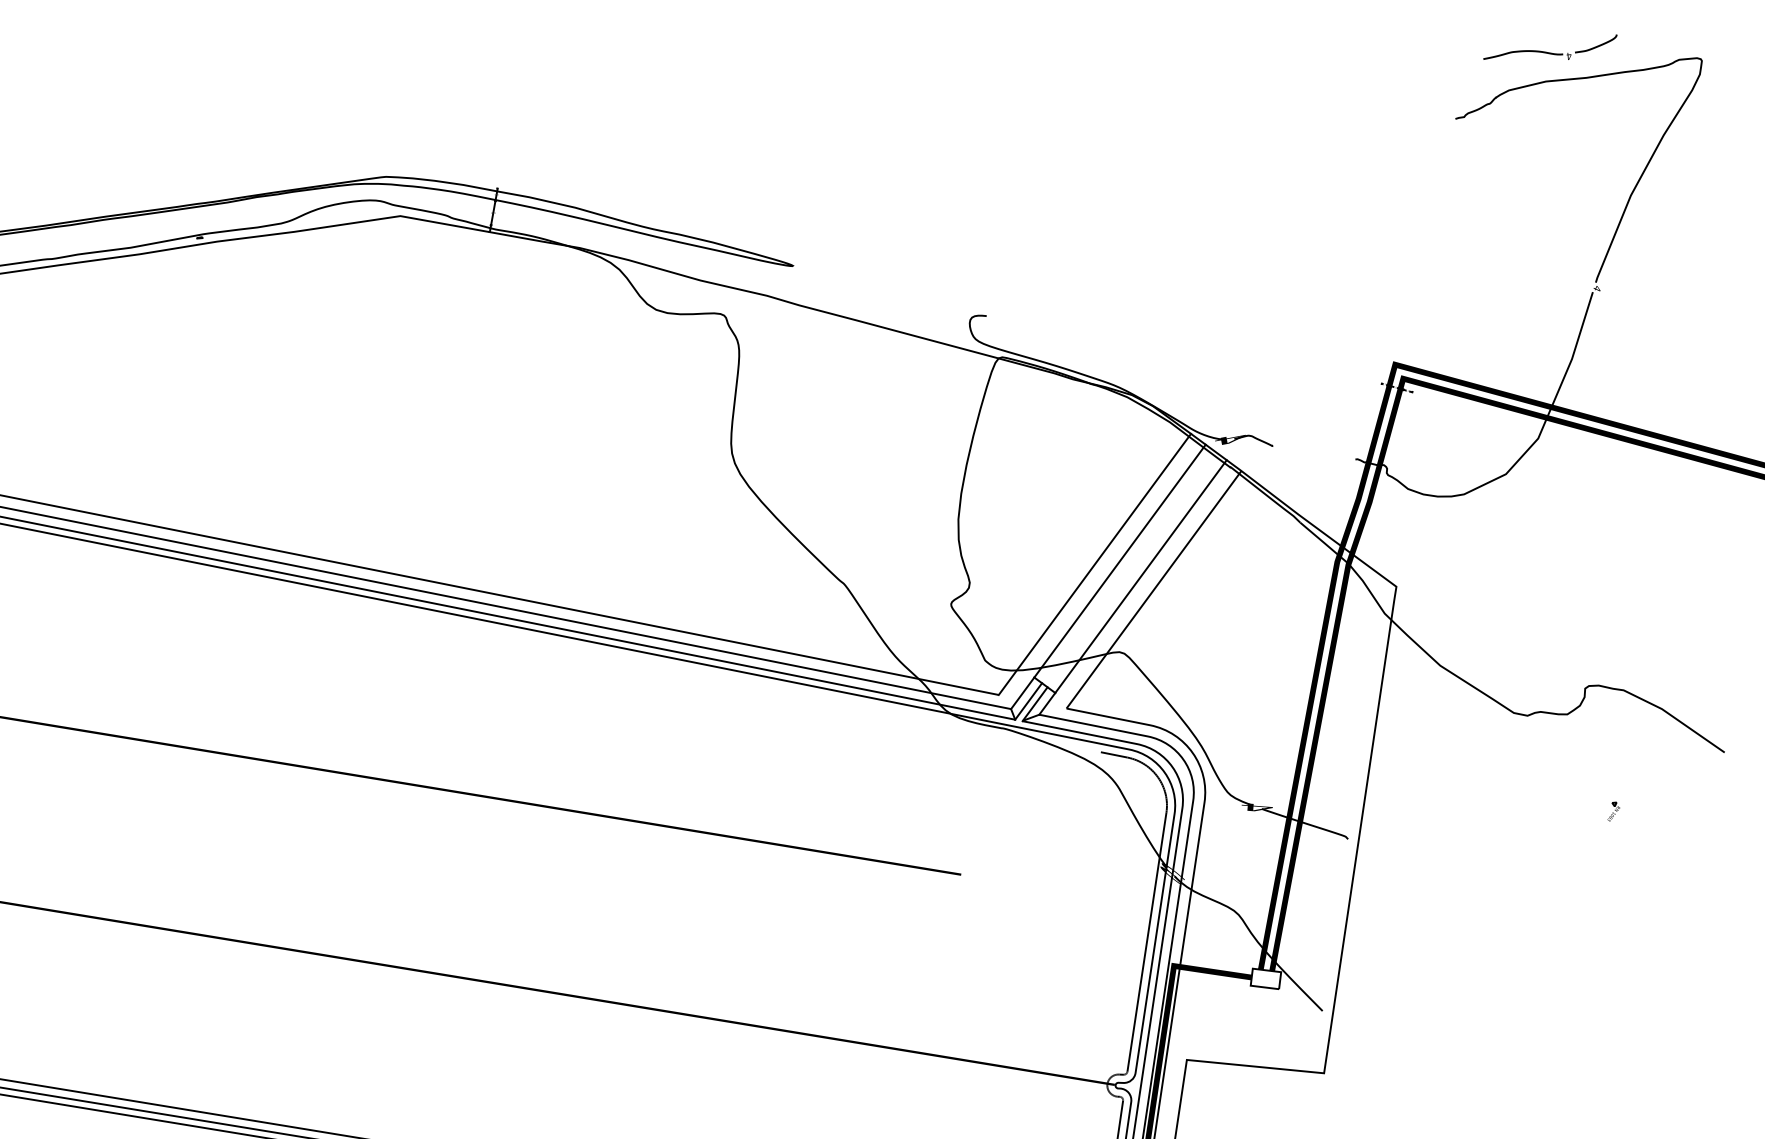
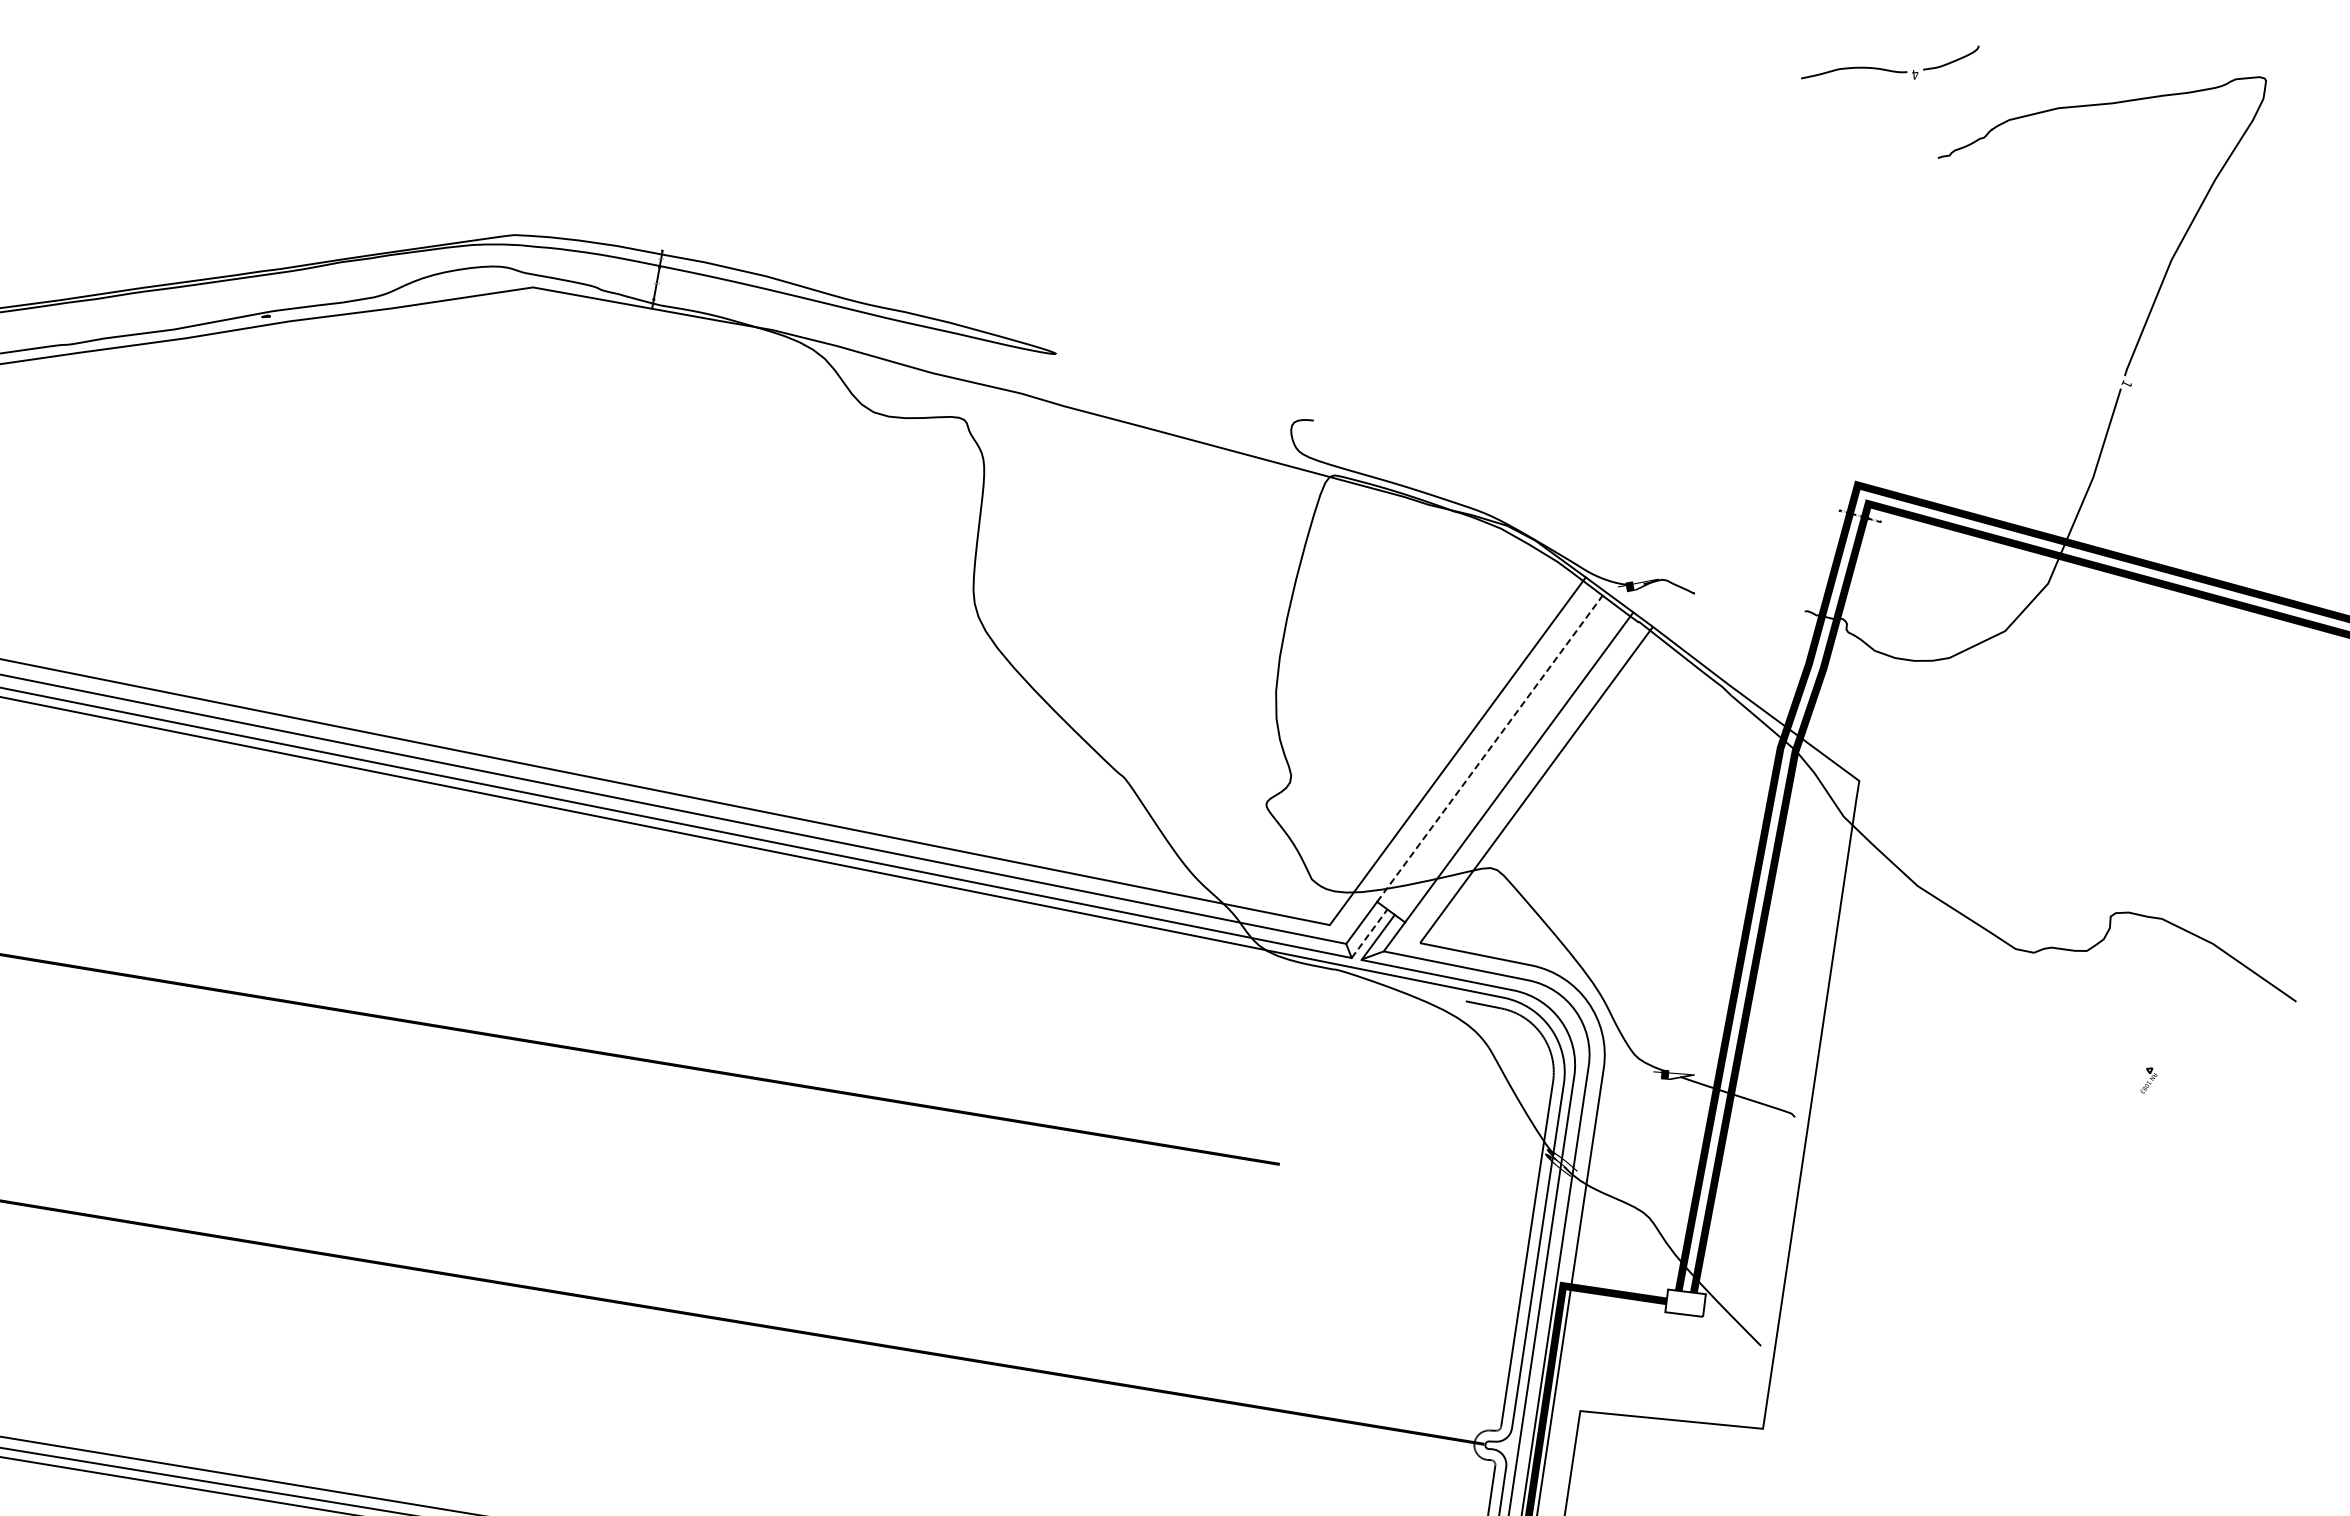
part: (1549, 52) -> (1889, 69), moved
text: (1597, 288) -> (2126, 383), 4 -> 1
line: (1120, 560) -> (1491, 746), solid -> dashed
line: (1028, 701) -> (1369, 933), solid -> dashed

